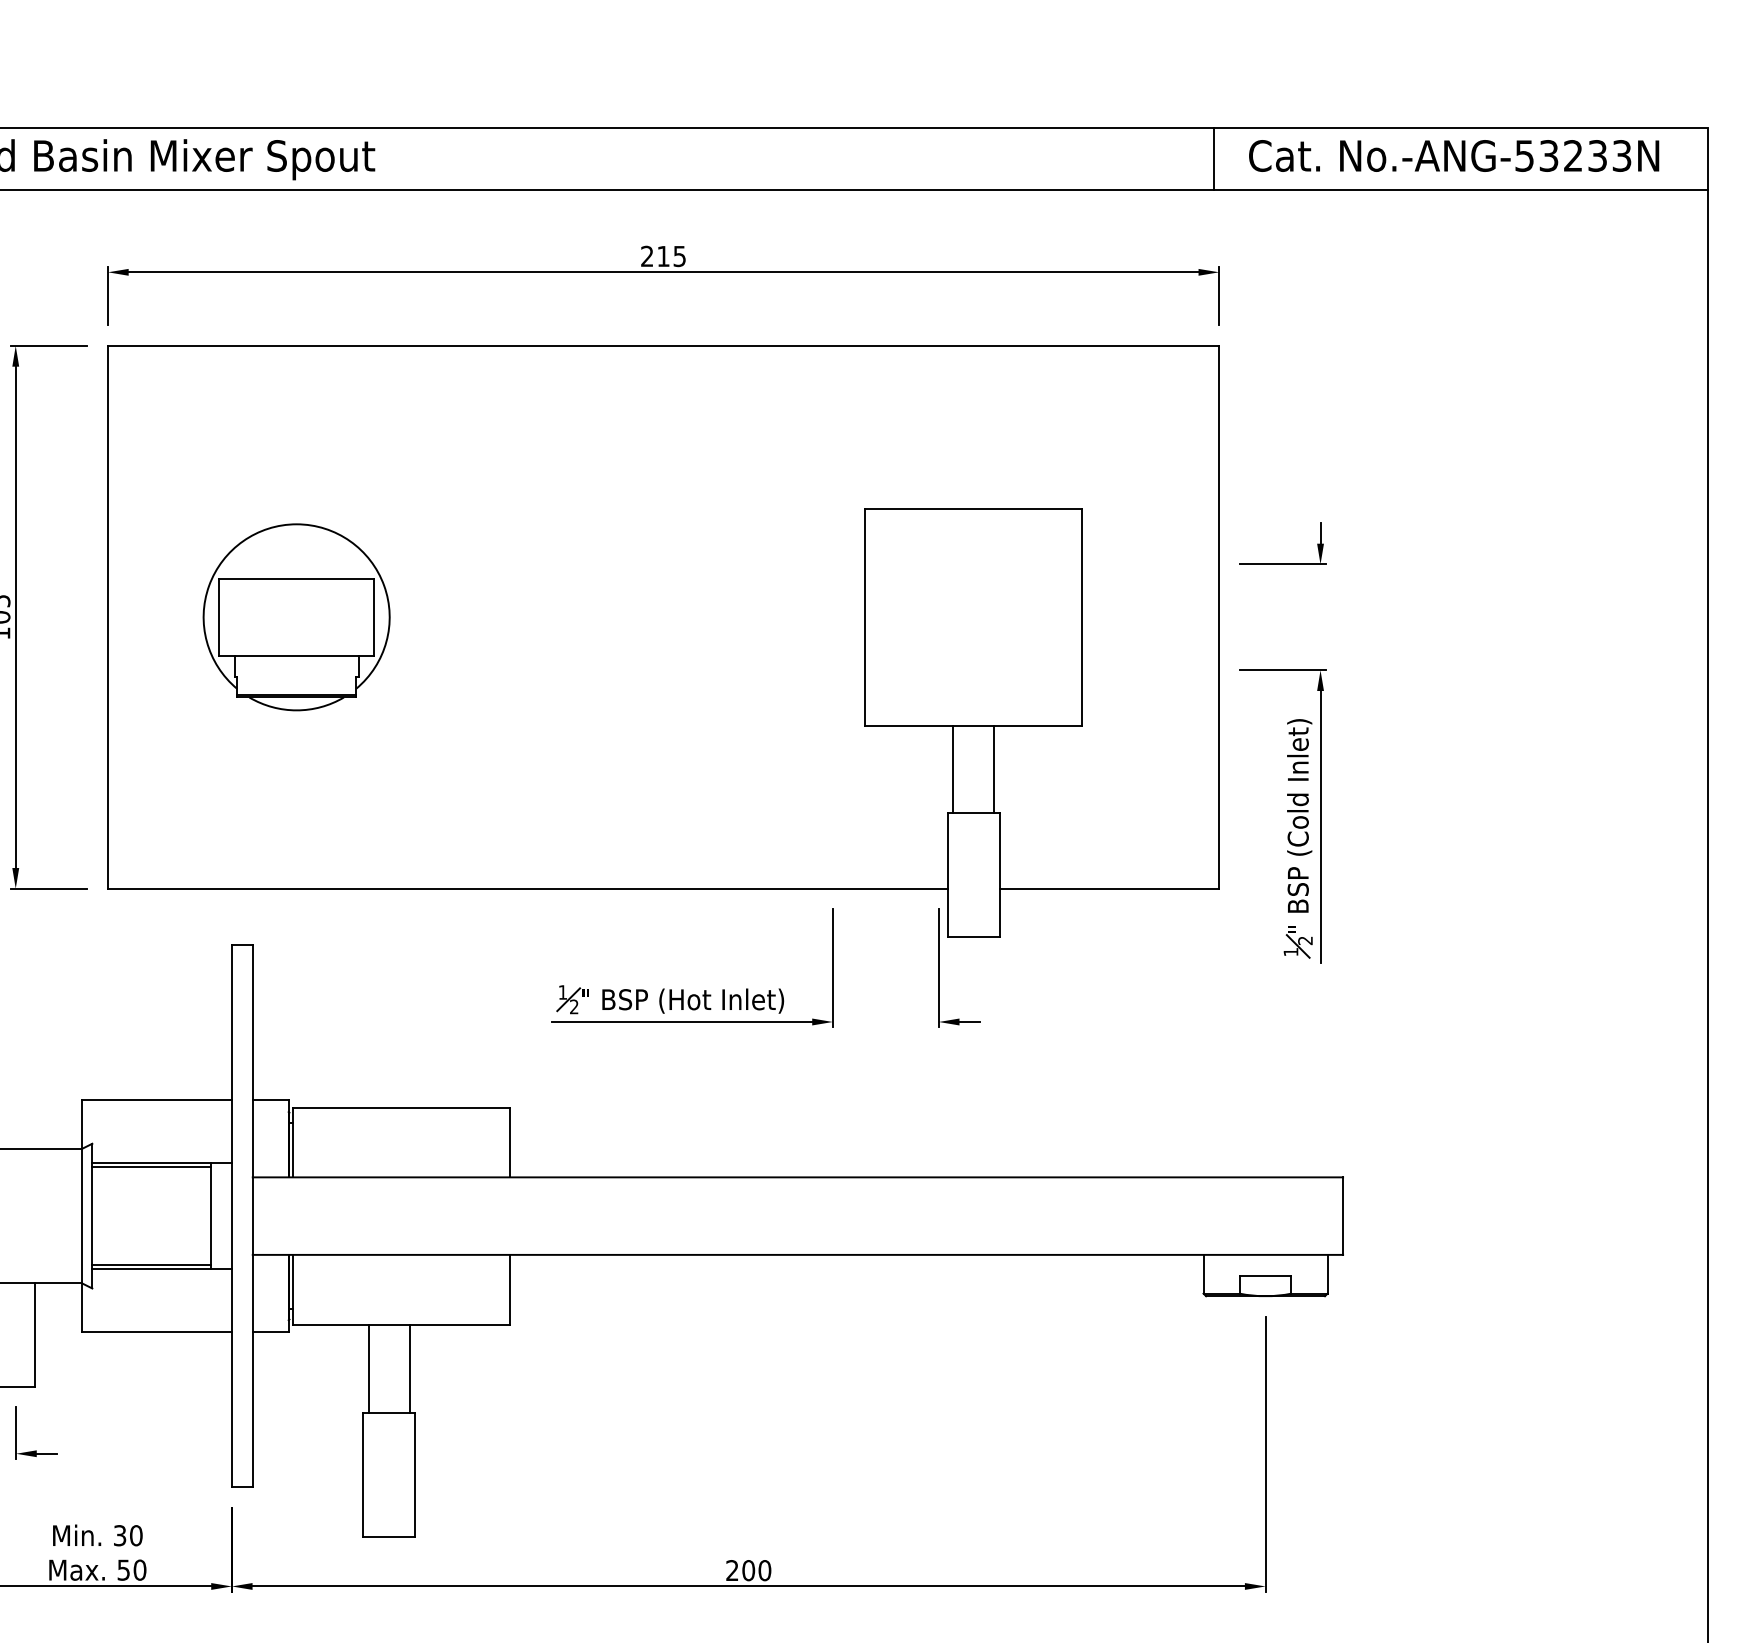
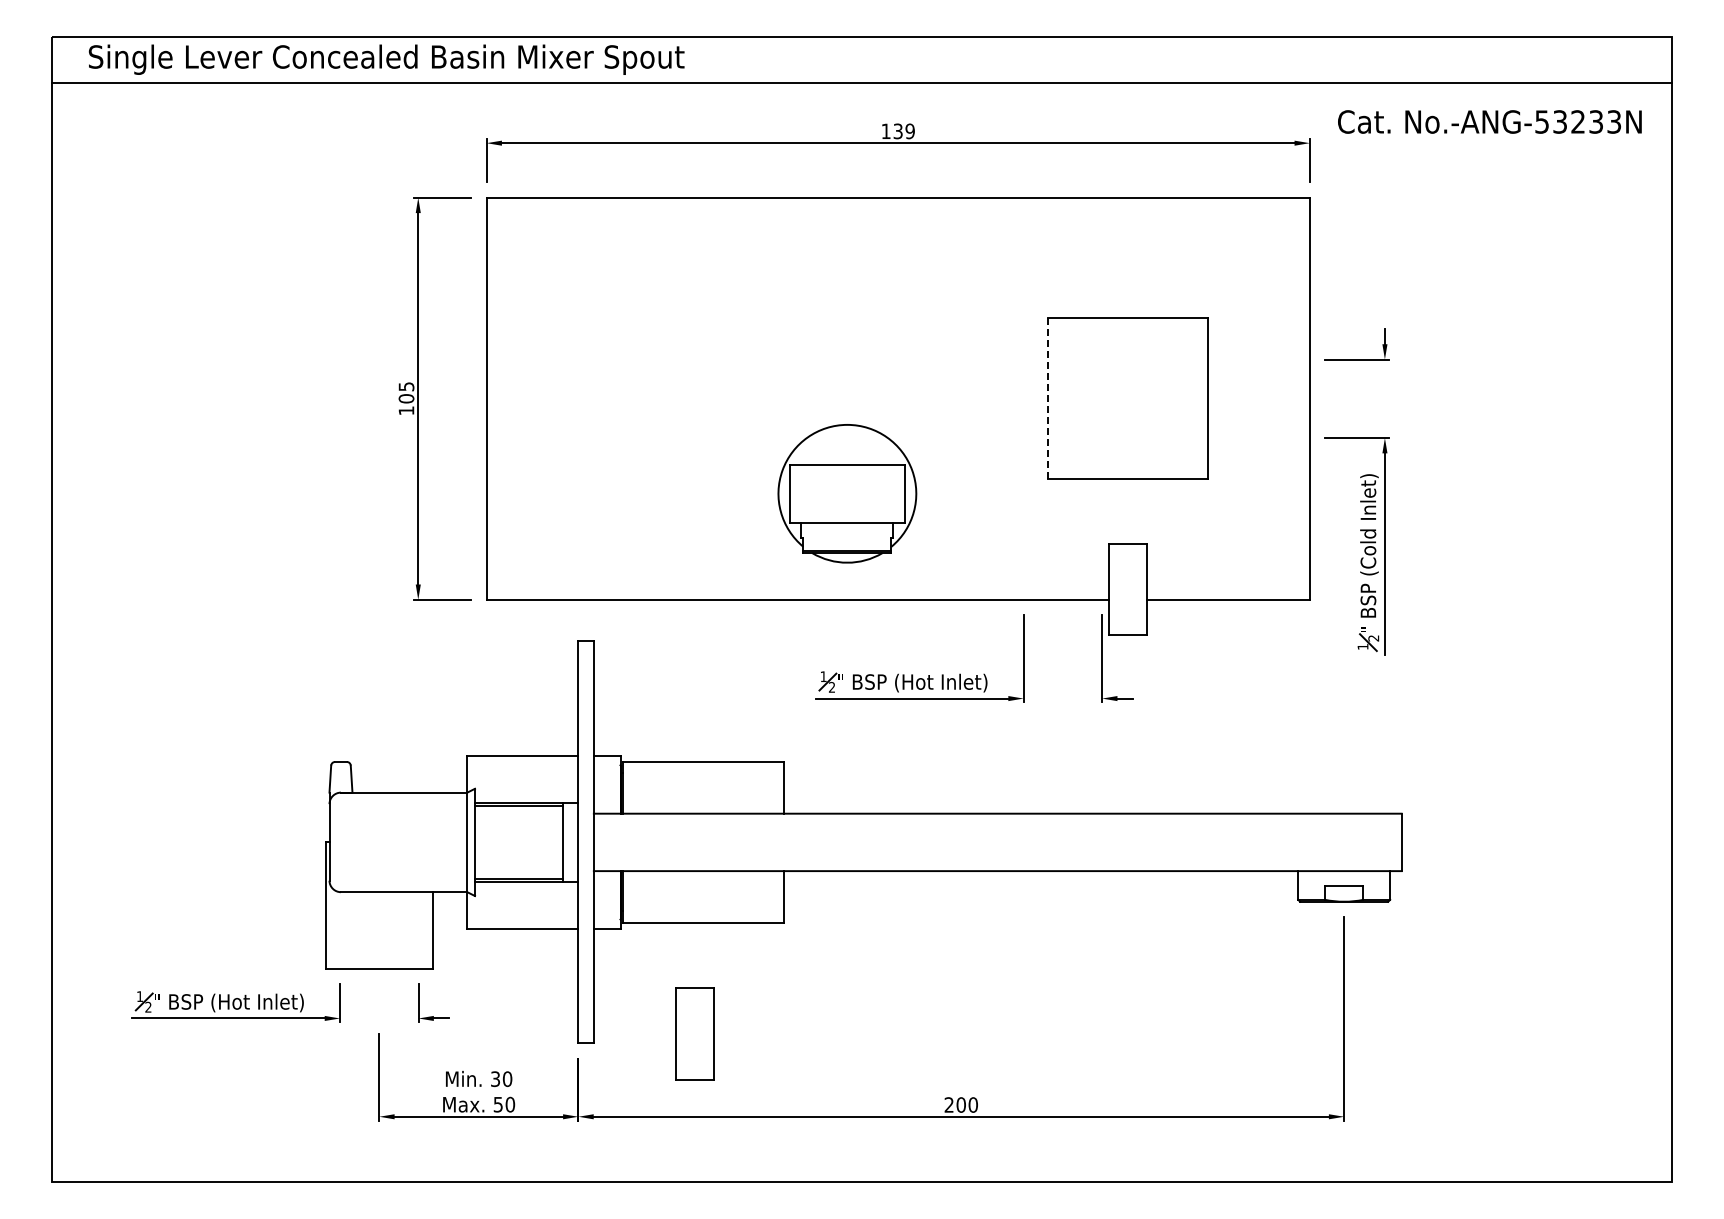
text: (1453, 155) -> (1489, 121), moved
line: (1214, 159) -> (1306, 59), removed
text: (662, 256) -> (897, 131), 215 -> 139
part: (296, 616) -> (847, 493), moved
line: (865, 616) -> (1047, 398), solid -> dashed
line: (952, 769) -> (1112, 511), removed
line: (994, 769) -> (1143, 511), removed
line: (368, 1367) -> (679, 954), removed
line: (410, 1367) -> (710, 954), removed

